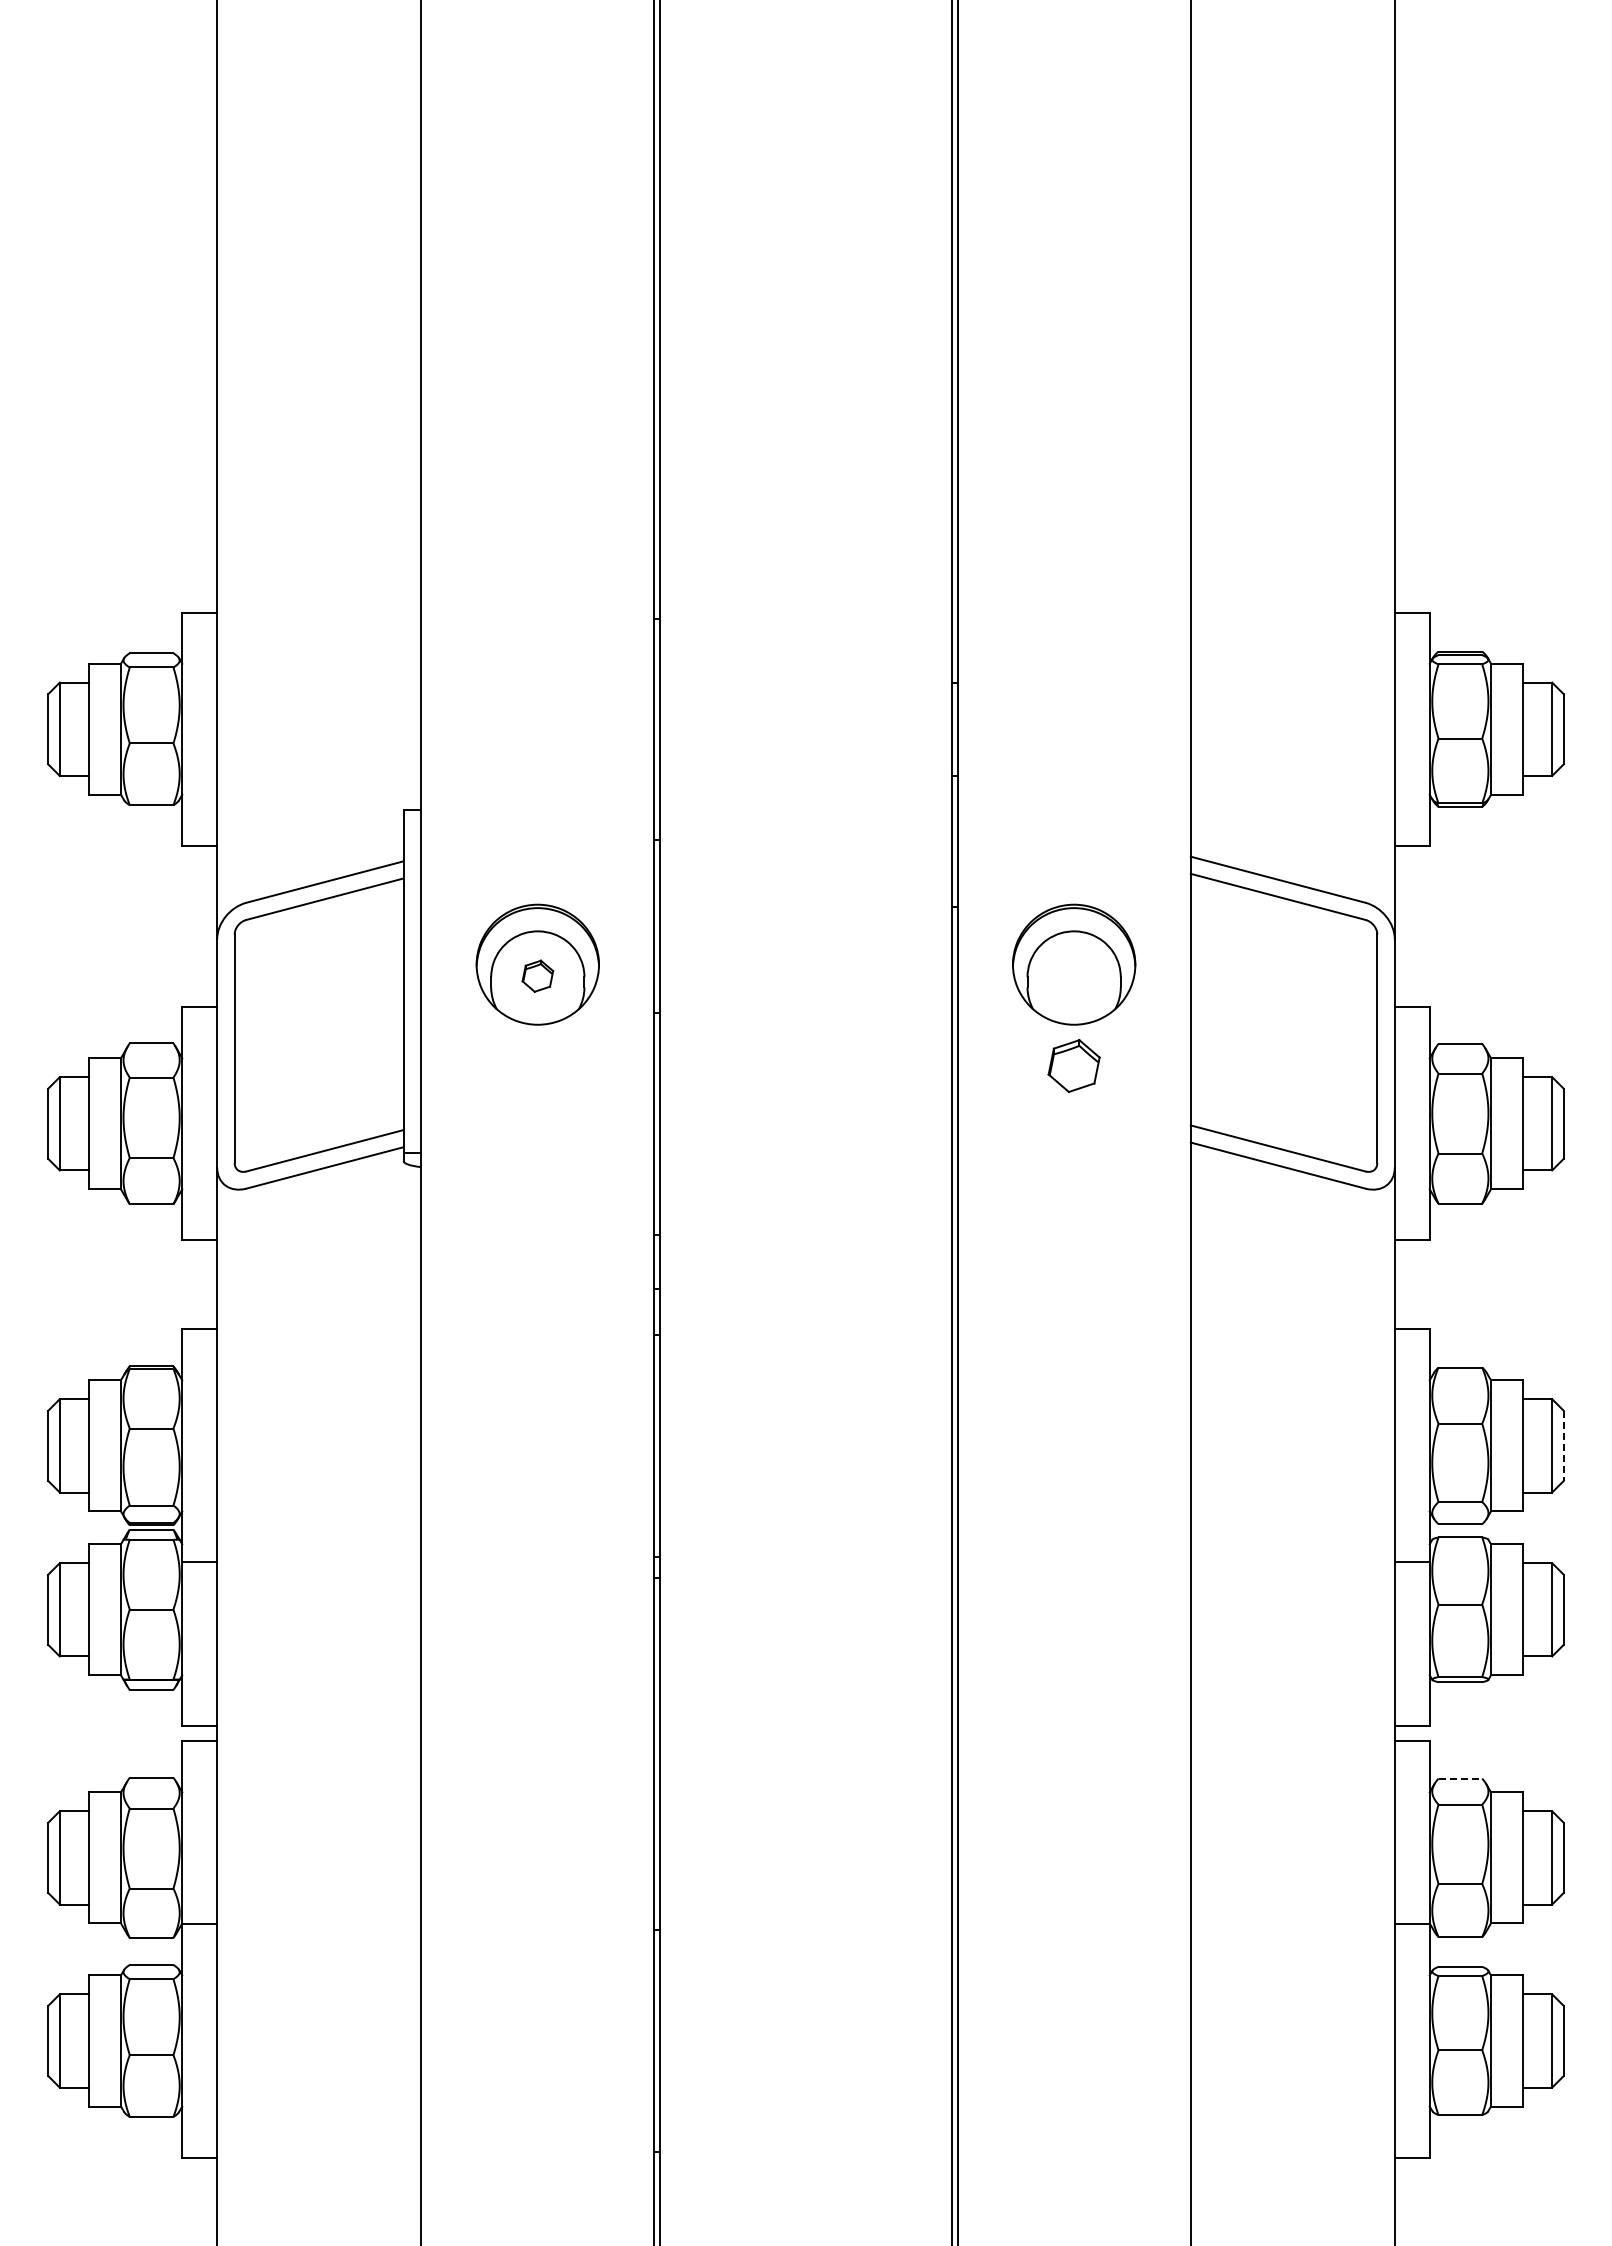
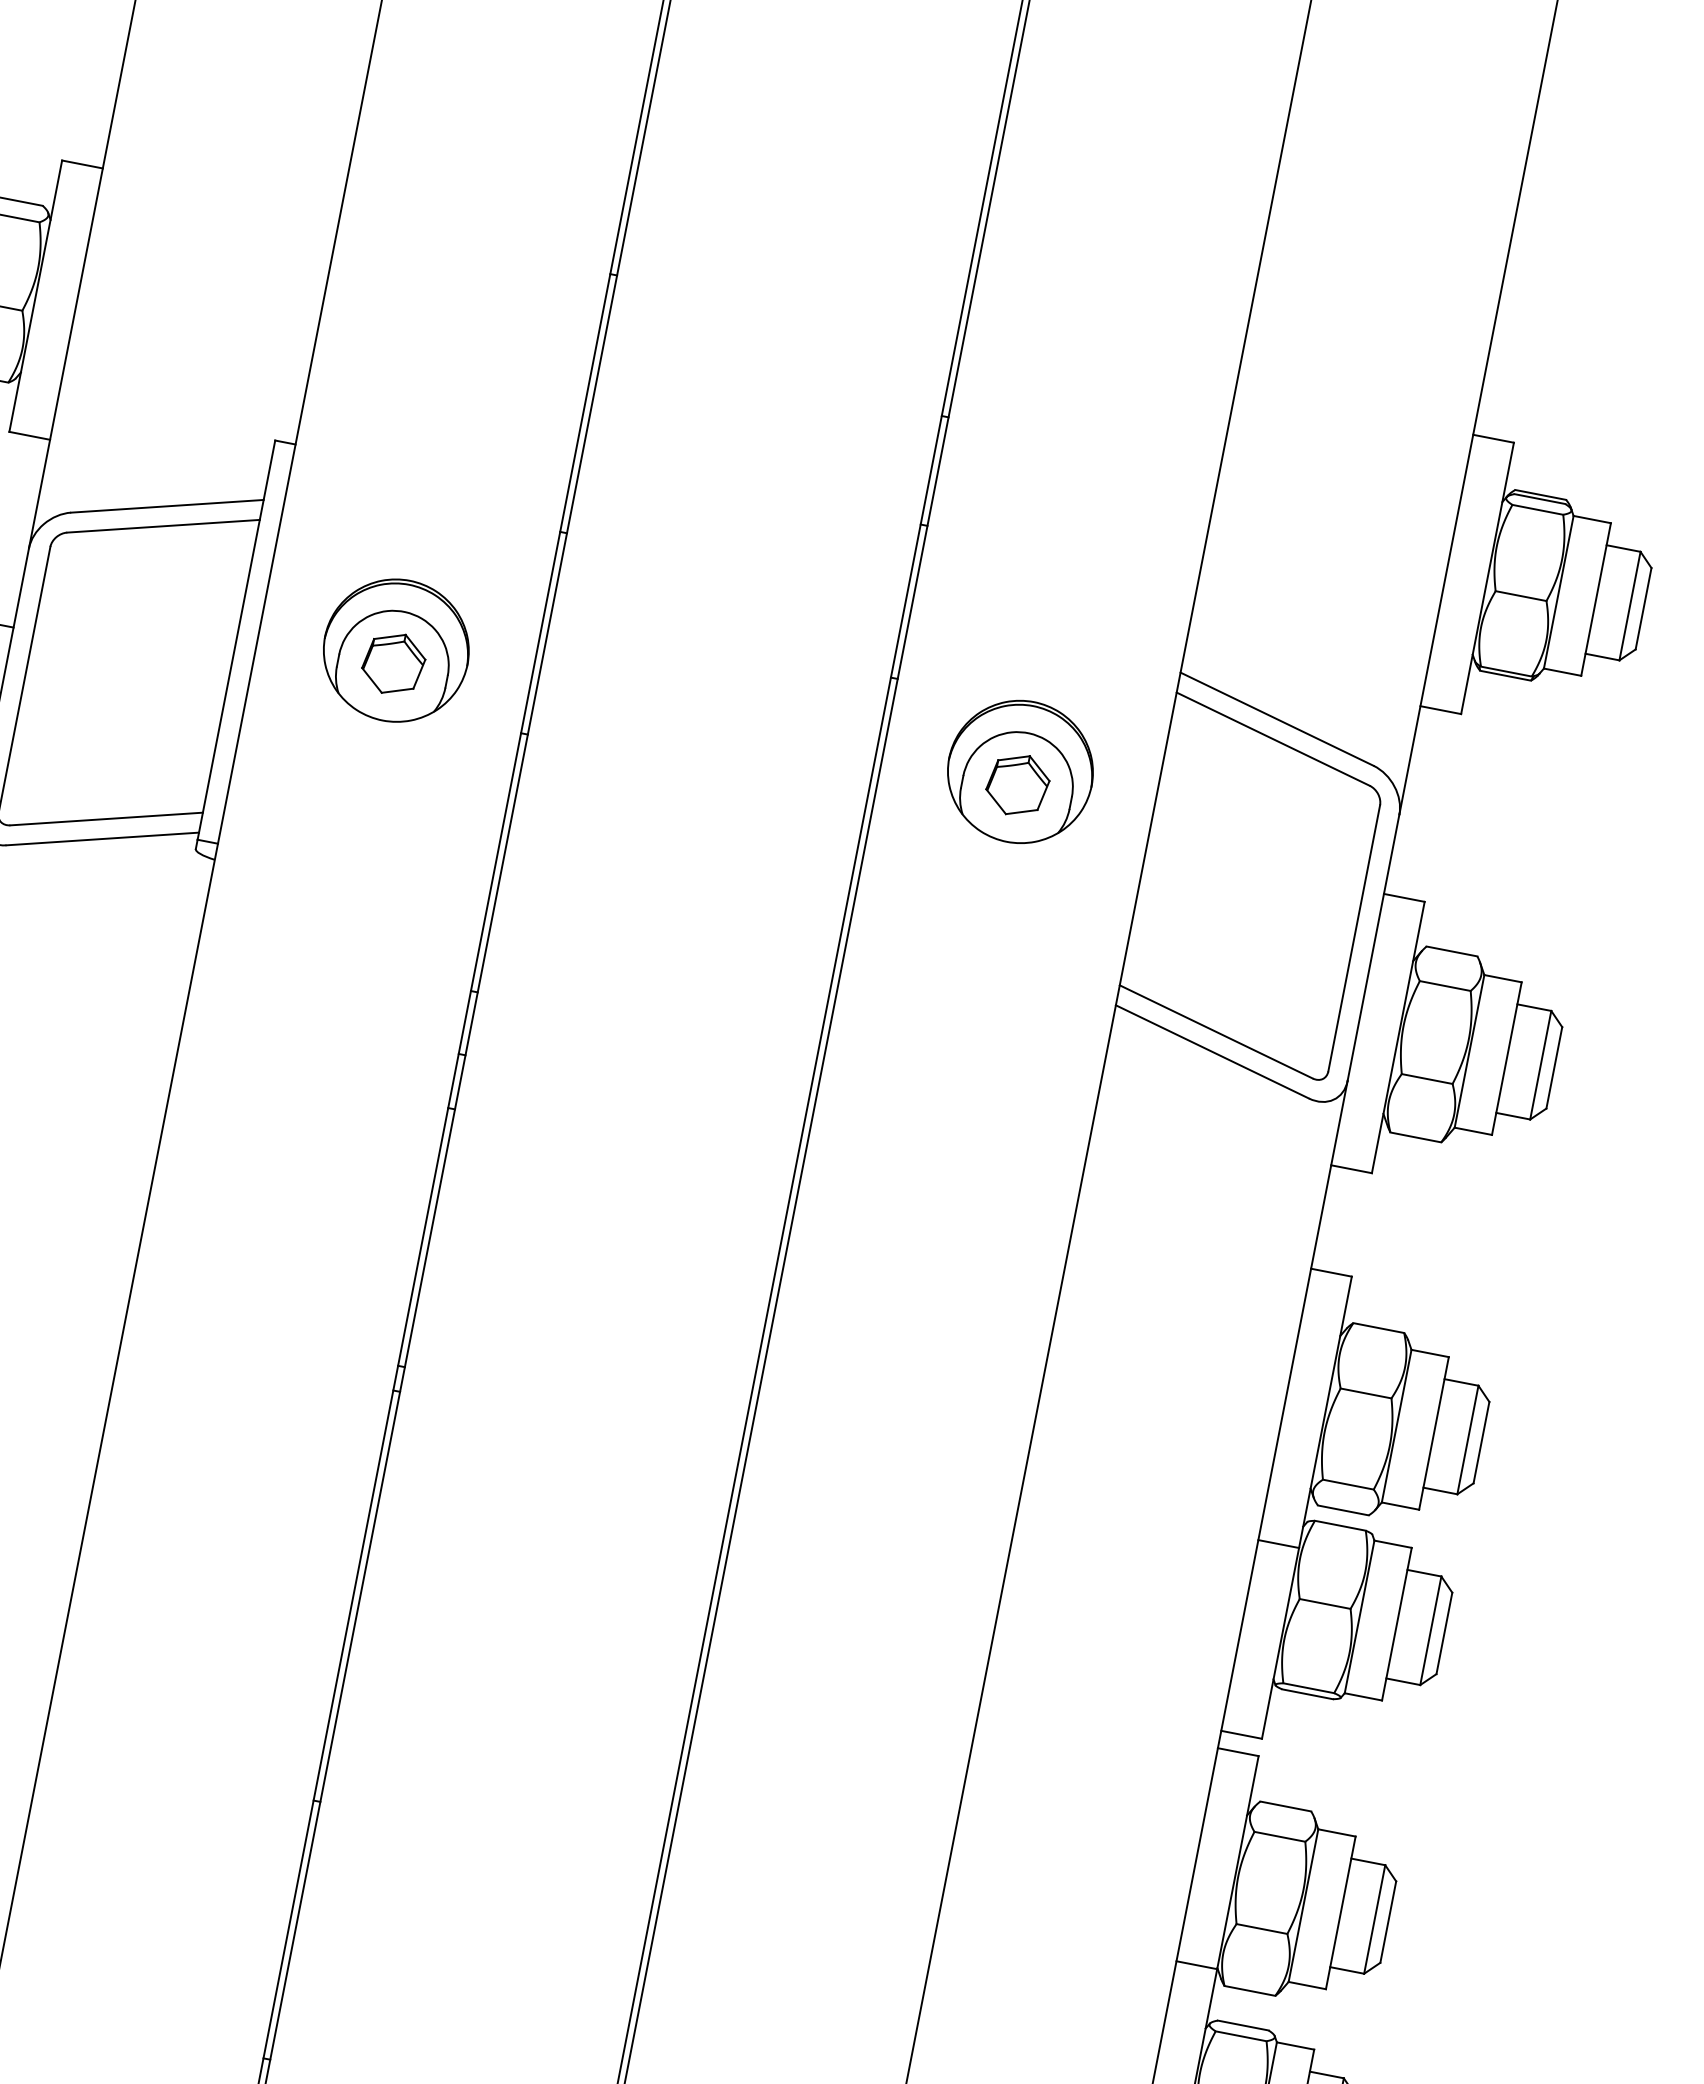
part: (537, 976) -> (393, 664), size x1.67
part: (1073, 1066) -> (1017, 785), moved
line: (1563, 1445) -> (1481, 1442), dashed -> solid
line: (1460, 1778) -> (1285, 1806), dashed -> solid

